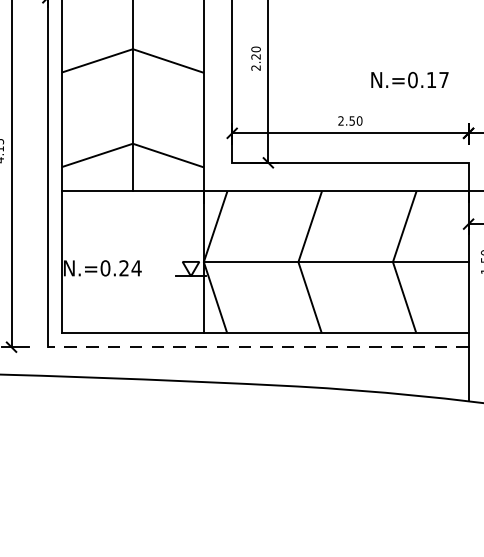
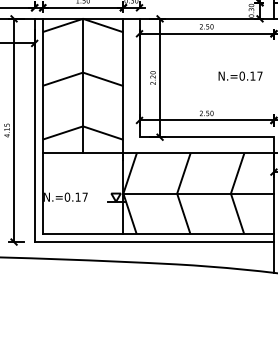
text: (409, 78) -> (240, 75), moved
text: (130, 267) -> (81, 196), N.=0.24 -> N.=0.17
line: (258, 347) -> (154, 242), dashed -> solid

